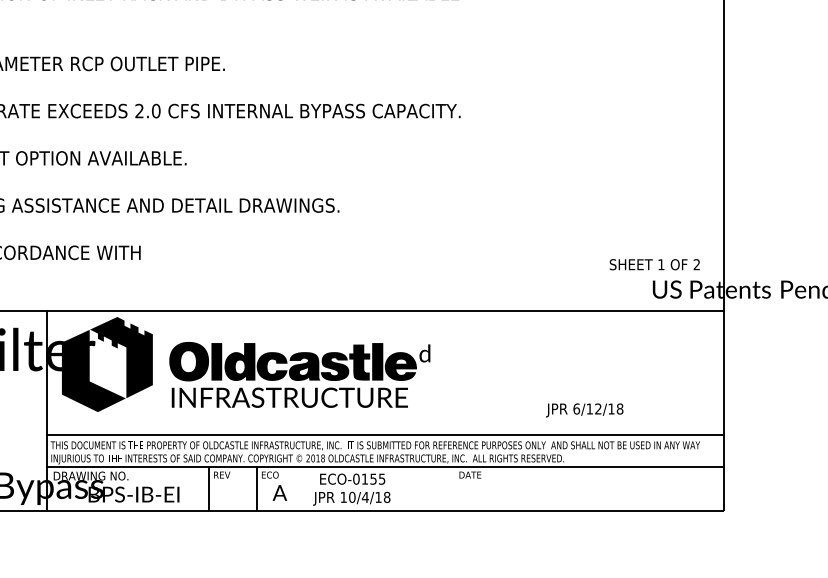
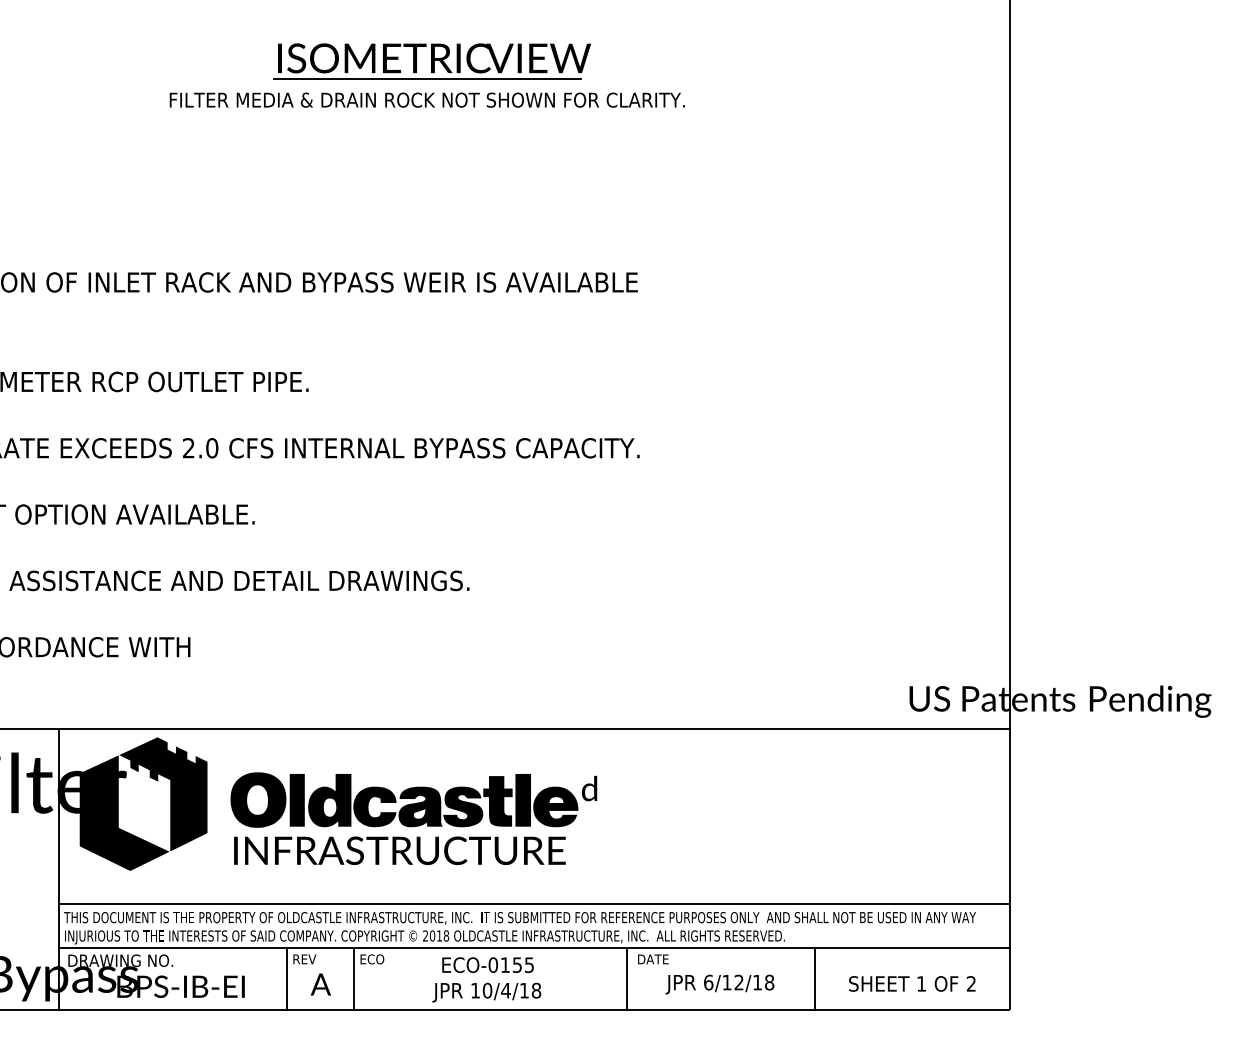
text: (654, 264) -> (912, 983), moved
text: (584, 410) -> (719, 984), moved
line: (451, 488) -> (627, 978), added
line: (585, 488) -> (815, 978), added
text: (279, 492) -> (320, 984), moved

